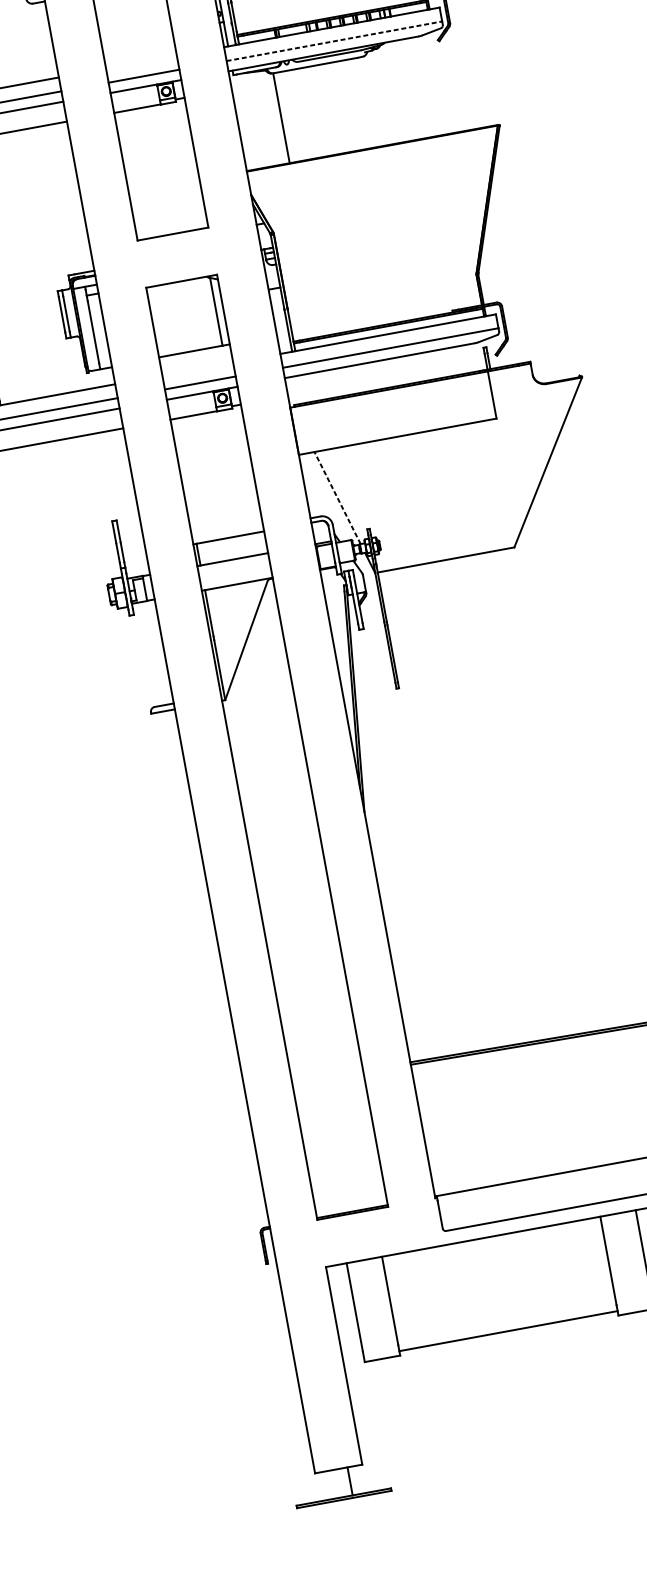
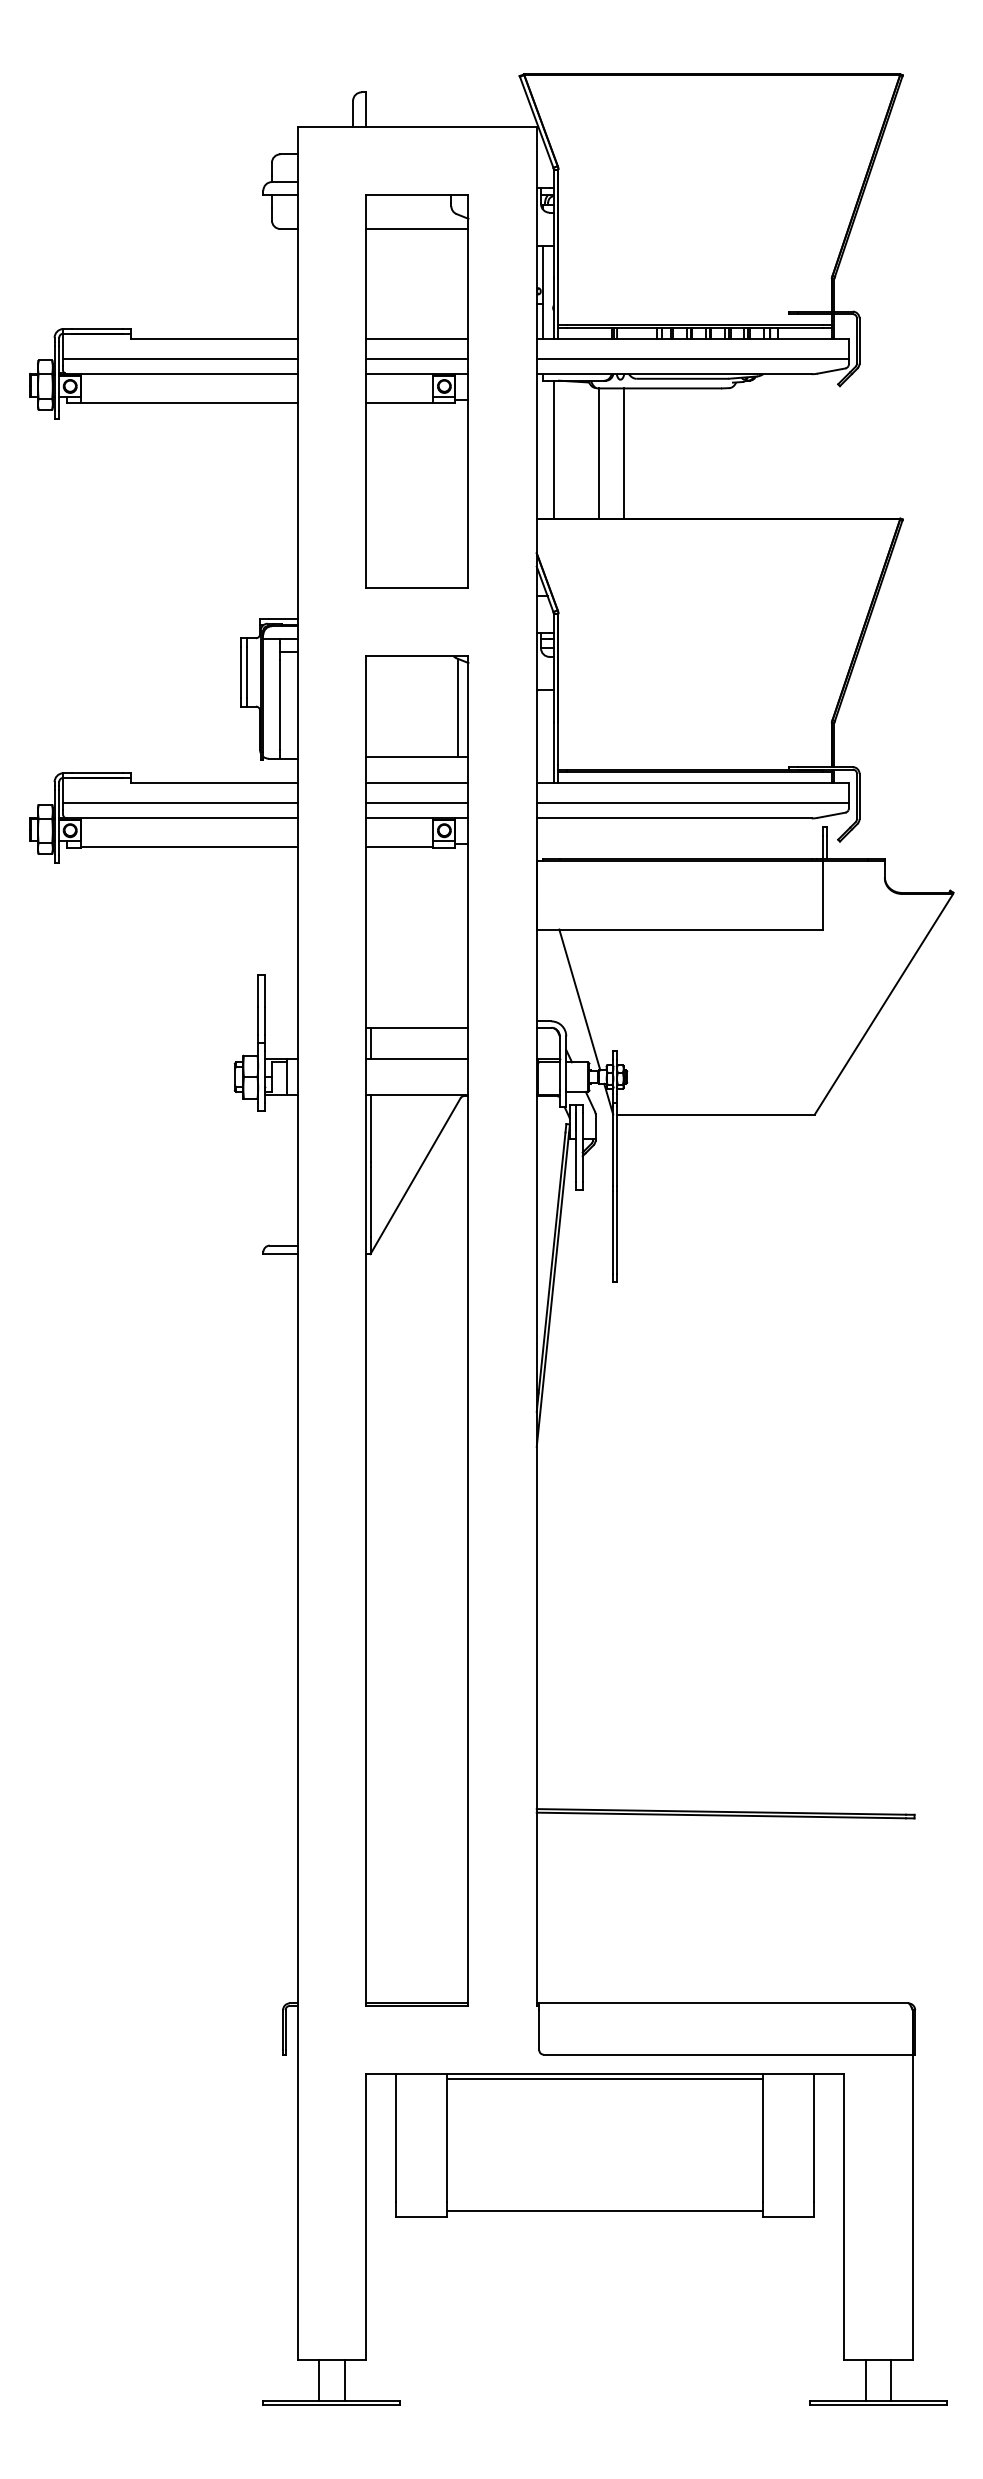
line: (334, 41) -> (693, 359), dashed -> solid
line: (141, 62) -> (416, 339), added
line: (299, 115) -> (624, 453), added
line: (250, 121) -> (554, 449), added
line: (197, 369) -> (416, 783), added
line: (337, 497) -> (579, 999), dashed -> solid
line: (492, 1239) -> (605, 2078), added
line: (332, 1484) -> (318, 2380), added

